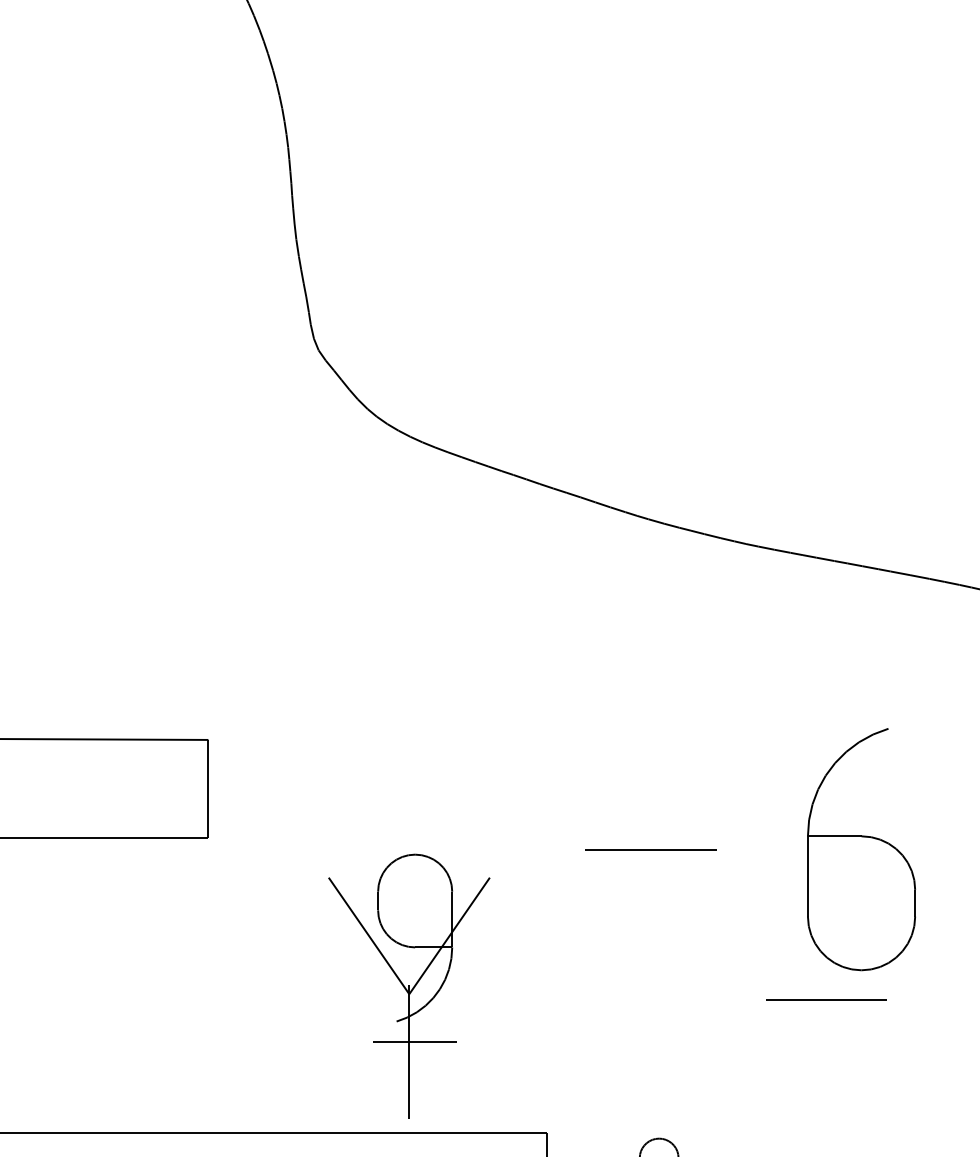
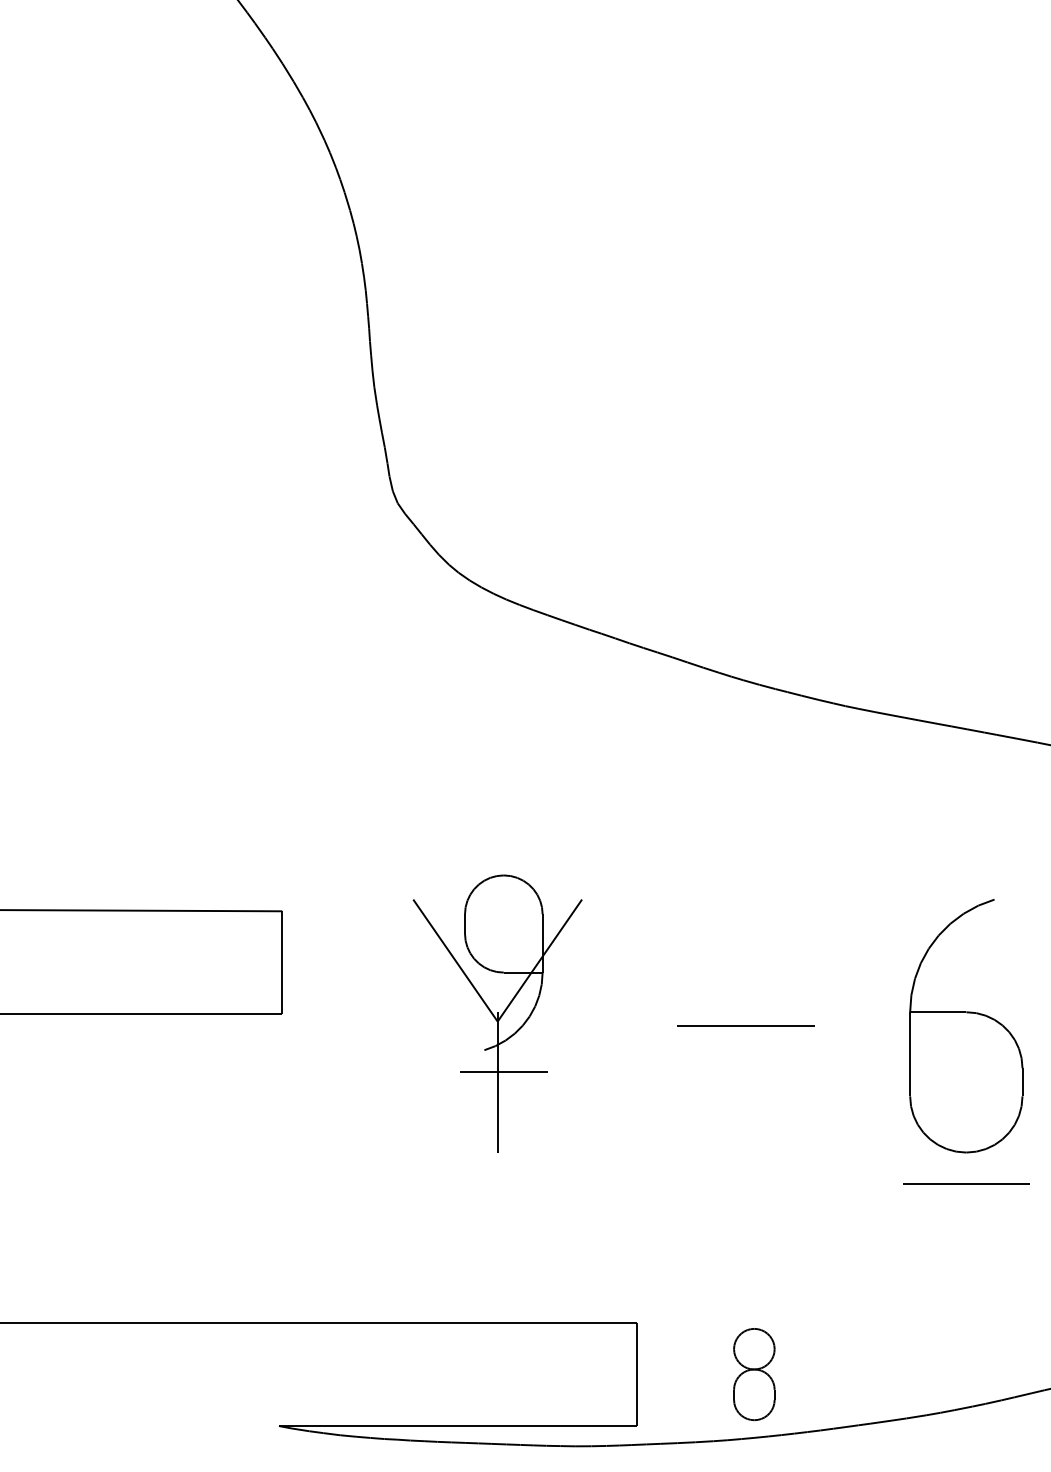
part: (409, 986) -> (497, 1013), moved
line: (826, 999) -> (966, 1183), moved

